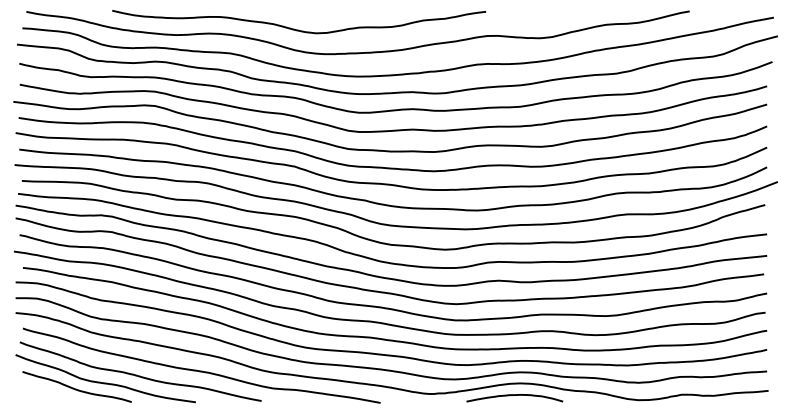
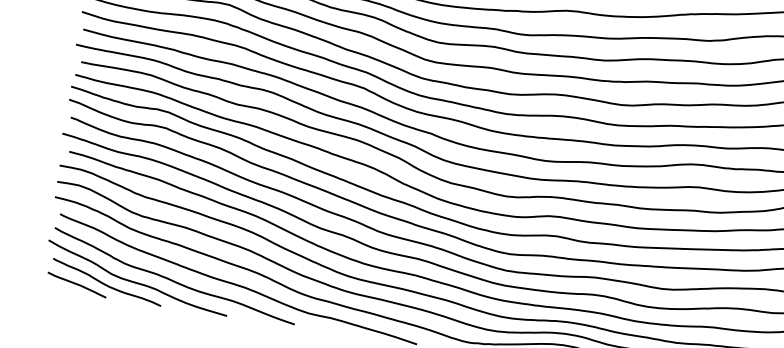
curve: (48, 393) -> (76, 284), added

